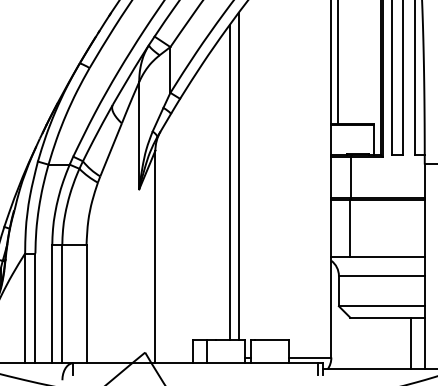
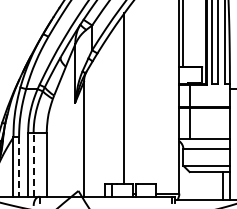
line: (239, 176) -> (129, 95), removed
line: (62, 303) -> (33, 164), solid -> dashed
line: (36, 307) -> (19, 166), solid -> dashed

